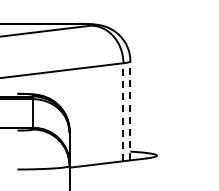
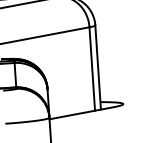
line: (130, 110) -> (98, 67), dashed -> solid
line: (123, 112) -> (92, 69), dashed -> solid

